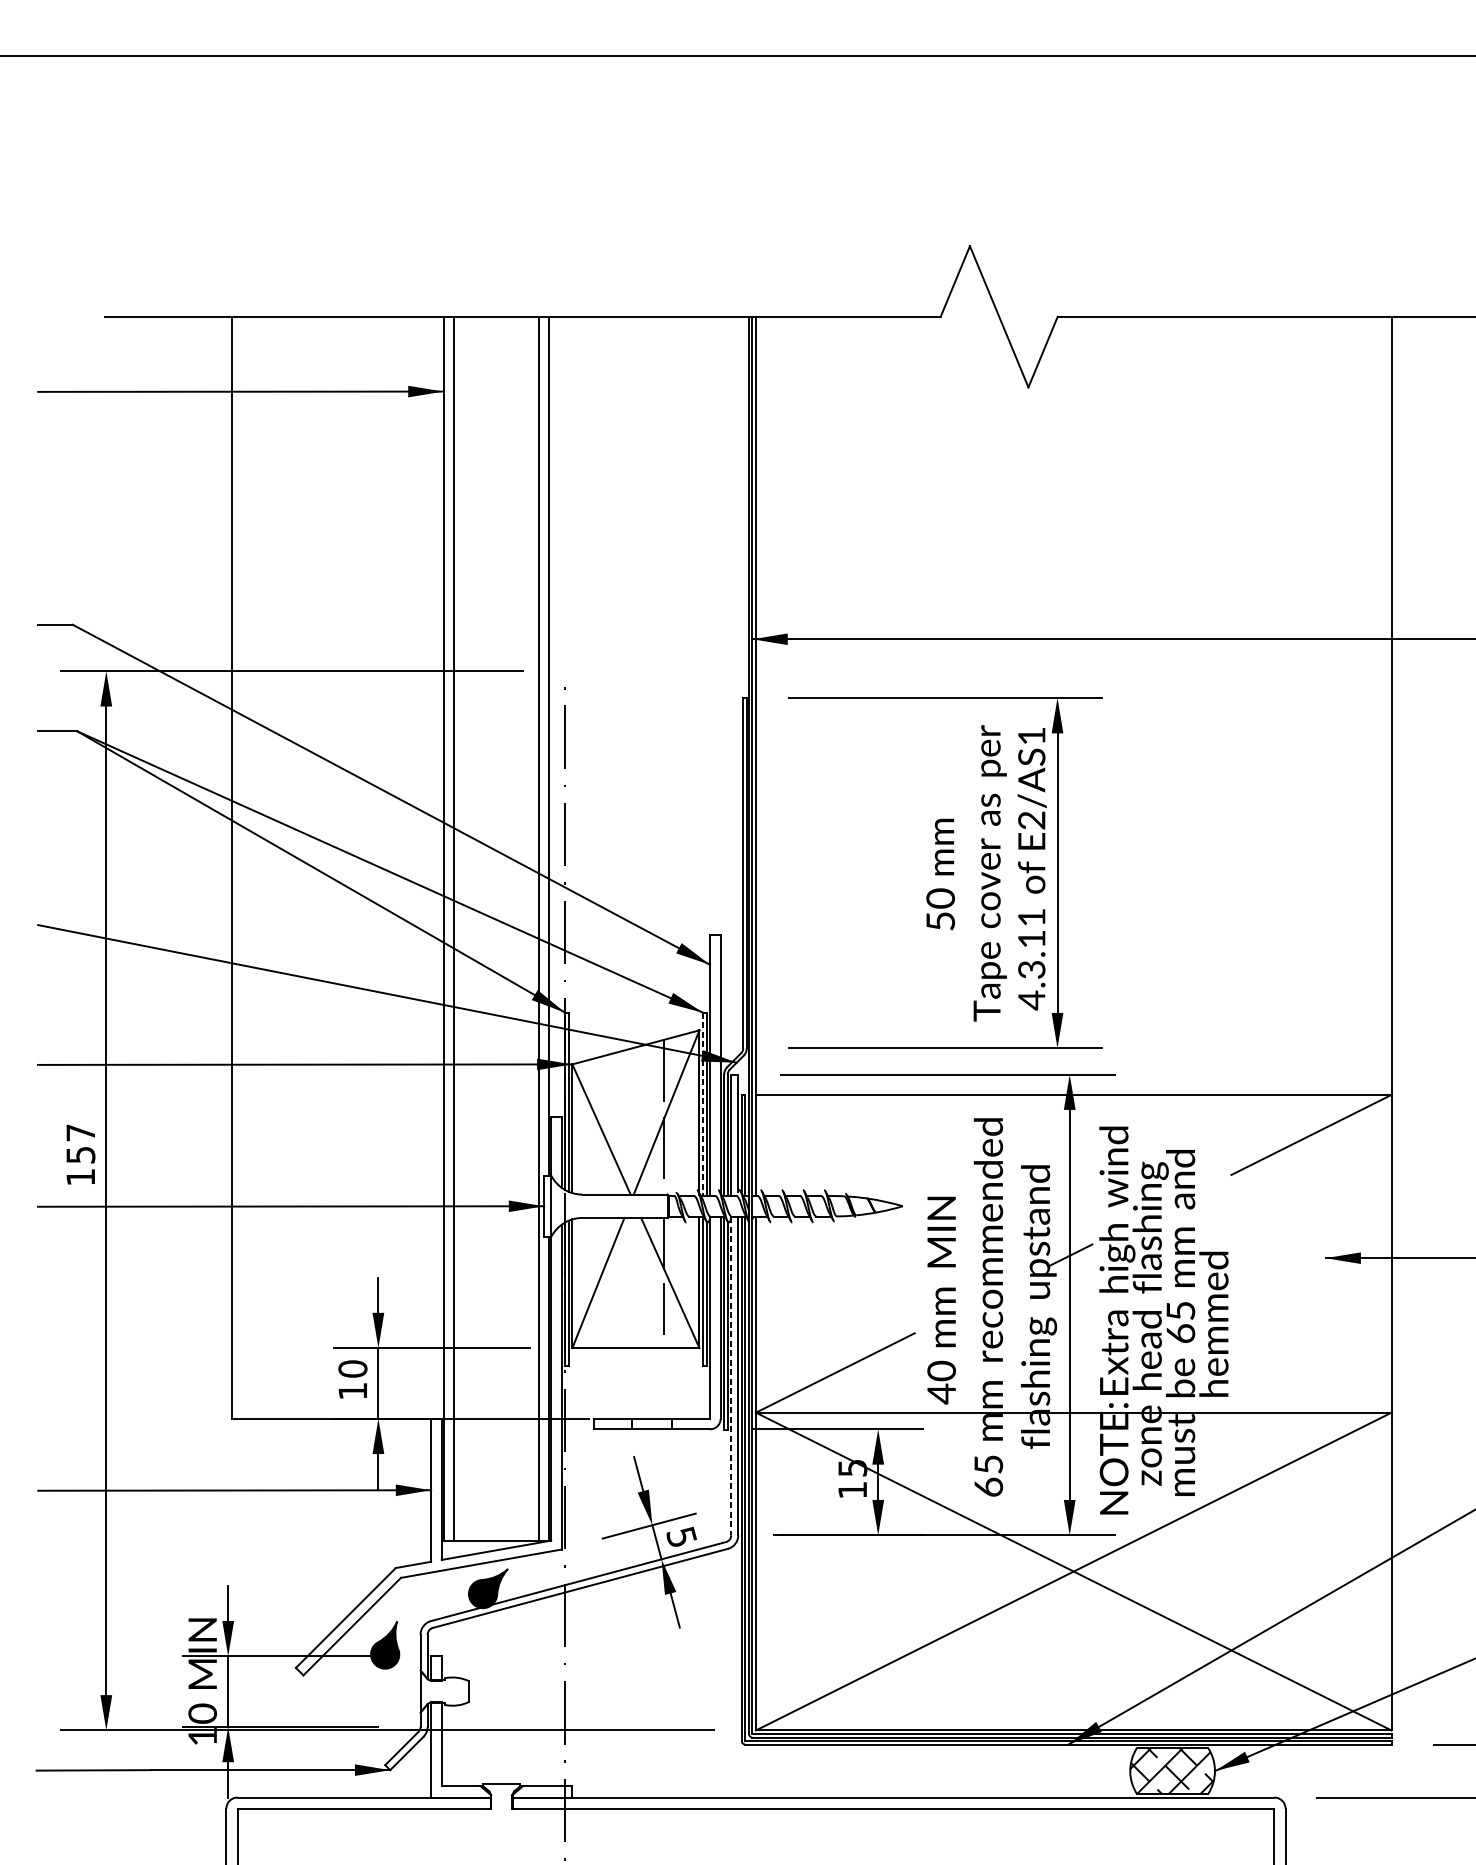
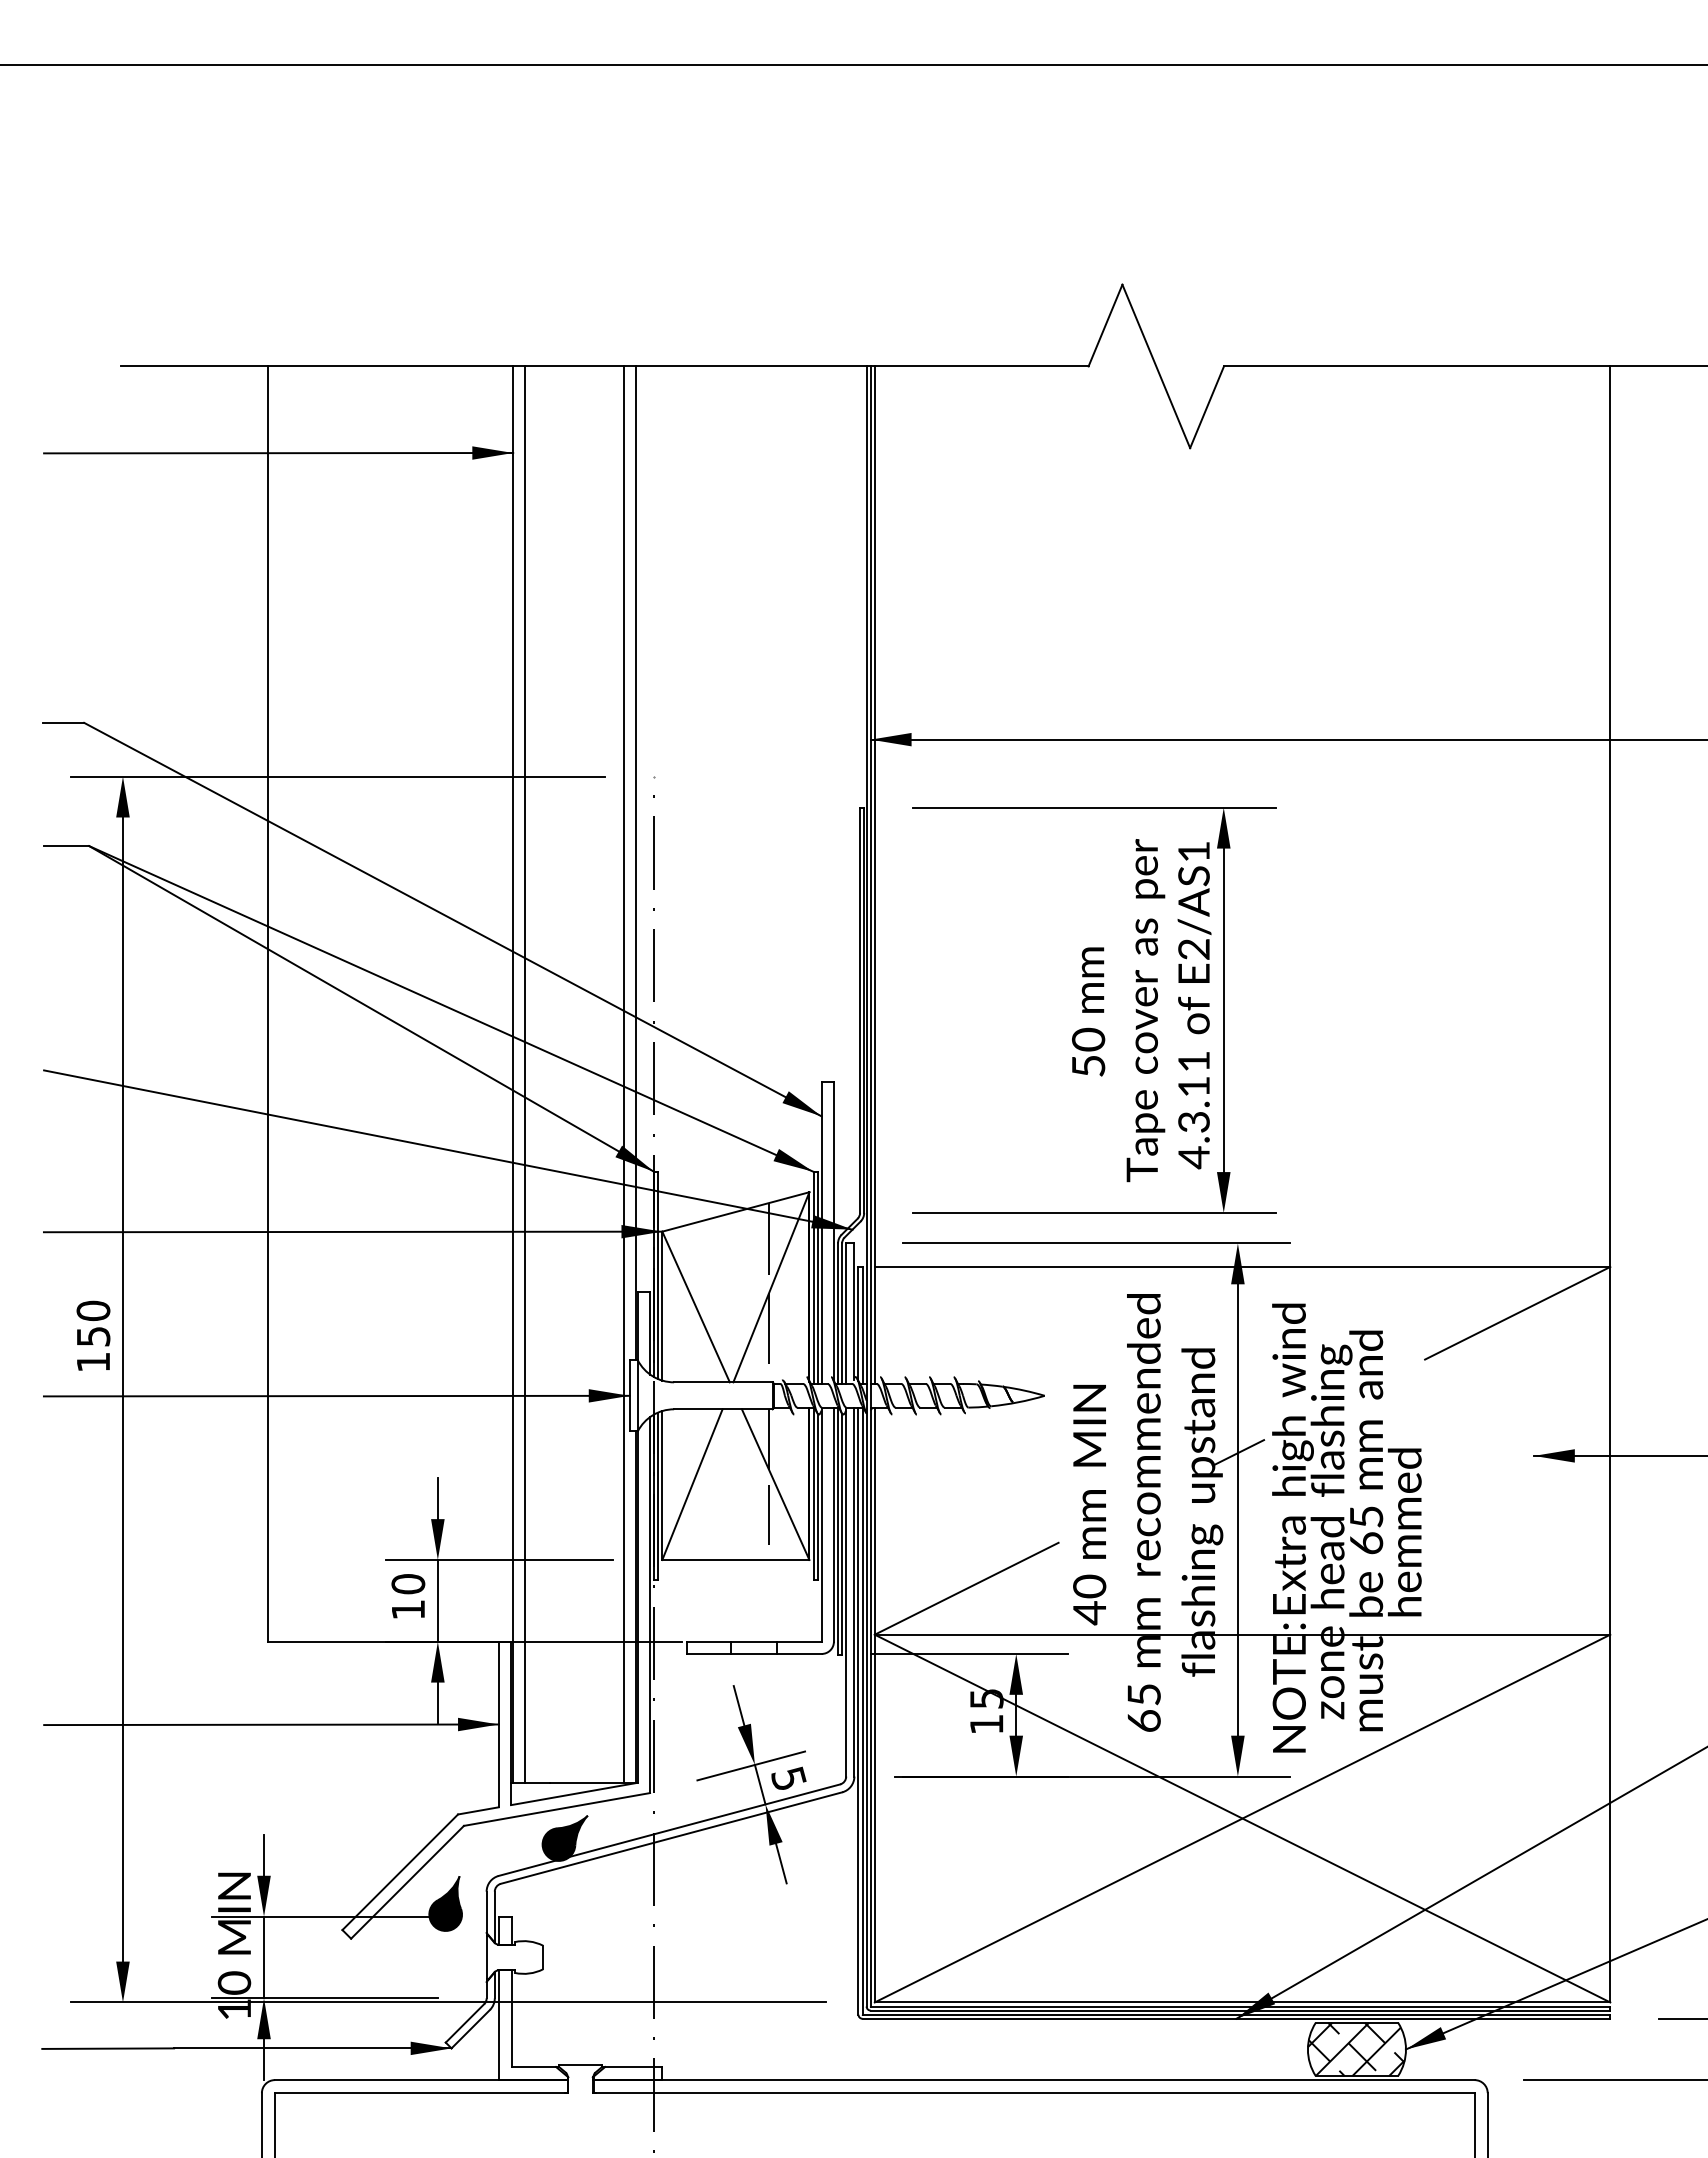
line: (703, 1104) -> (813, 1278), dashed -> solid
text: (80, 1132) -> (93, 1310), 157 -> 150
line: (731, 1377) -> (846, 1593), dashed -> solid

